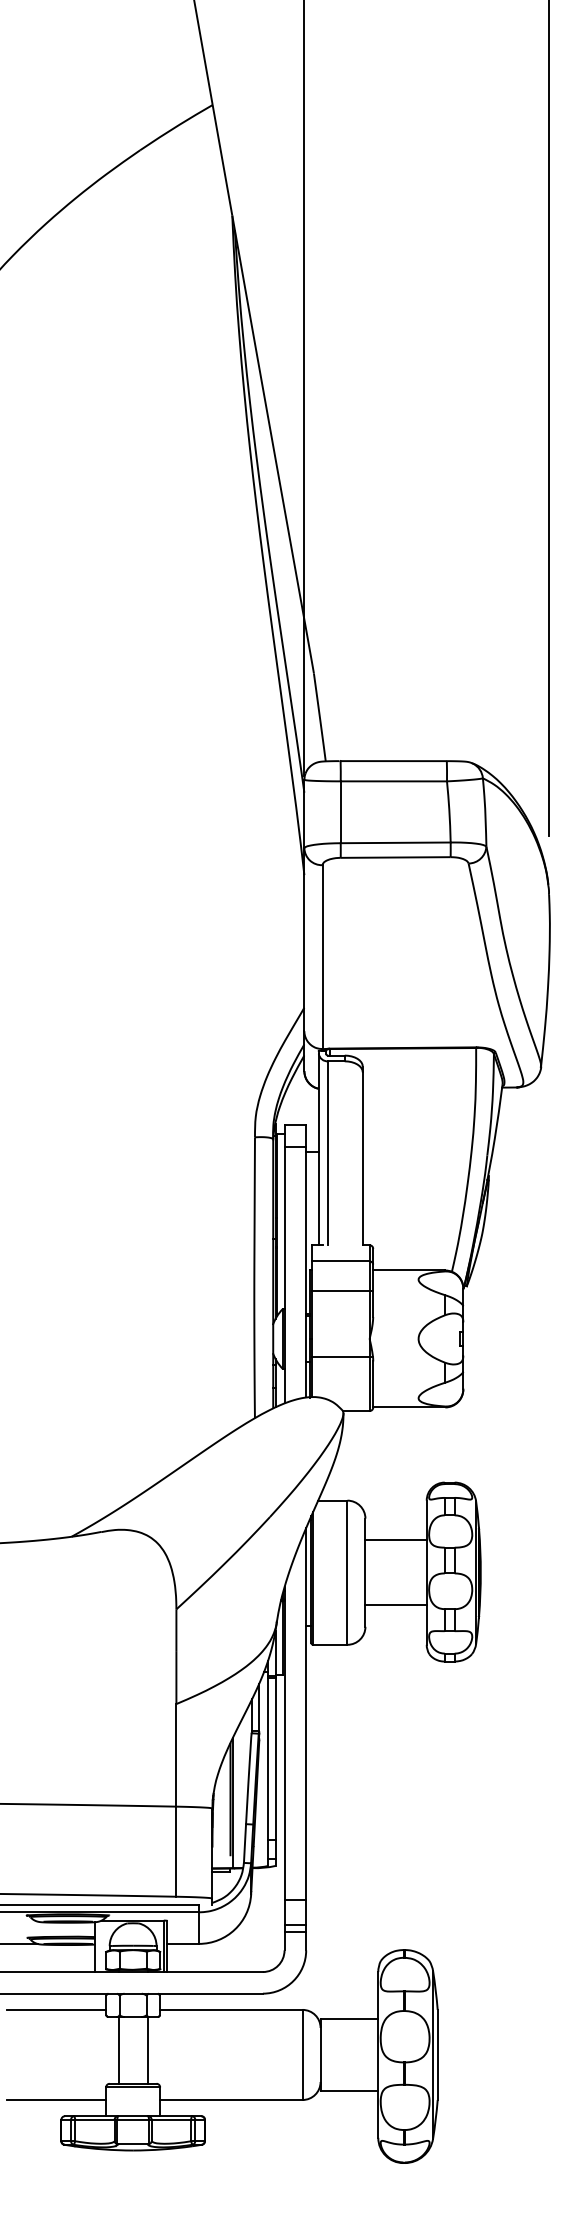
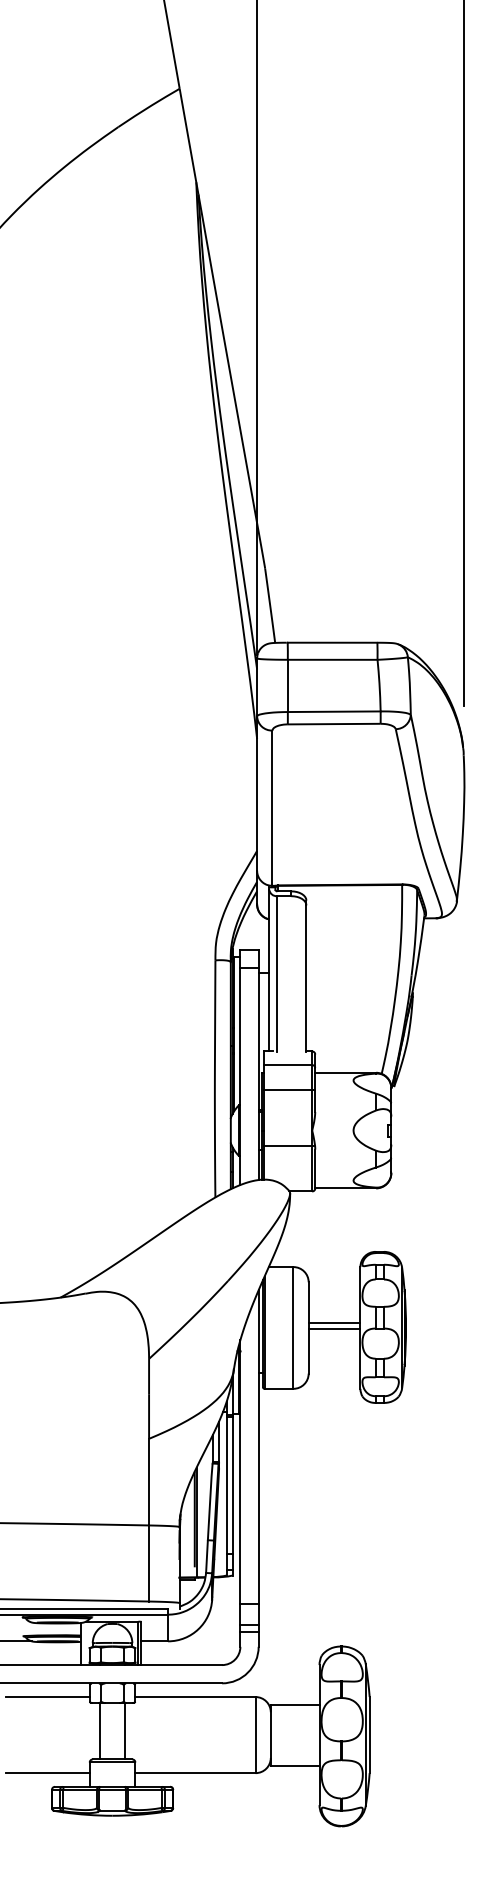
line: (395, 1540) -> (334, 1329), moved
line: (395, 1605) -> (334, 1323), moved

